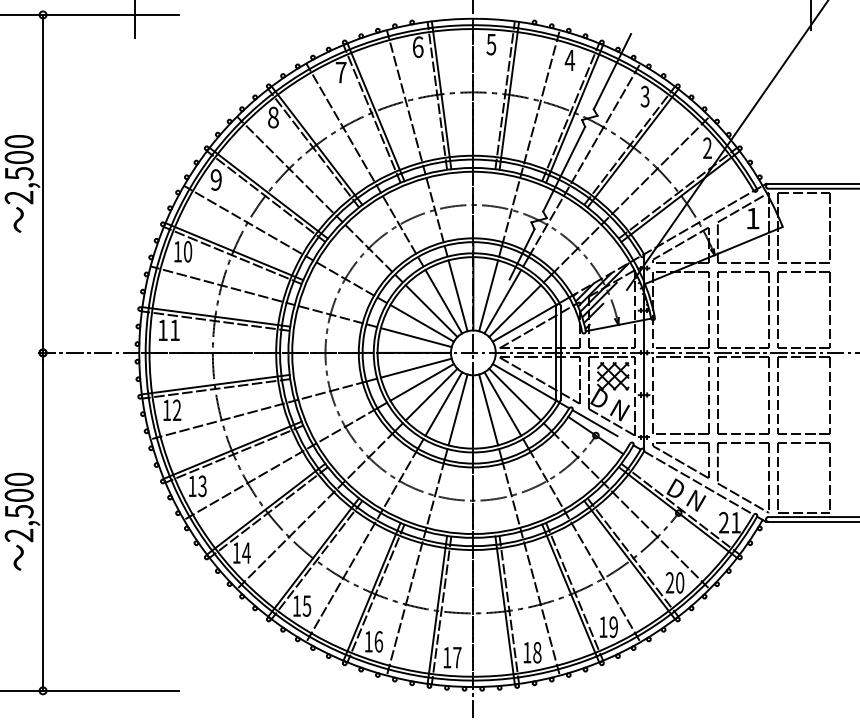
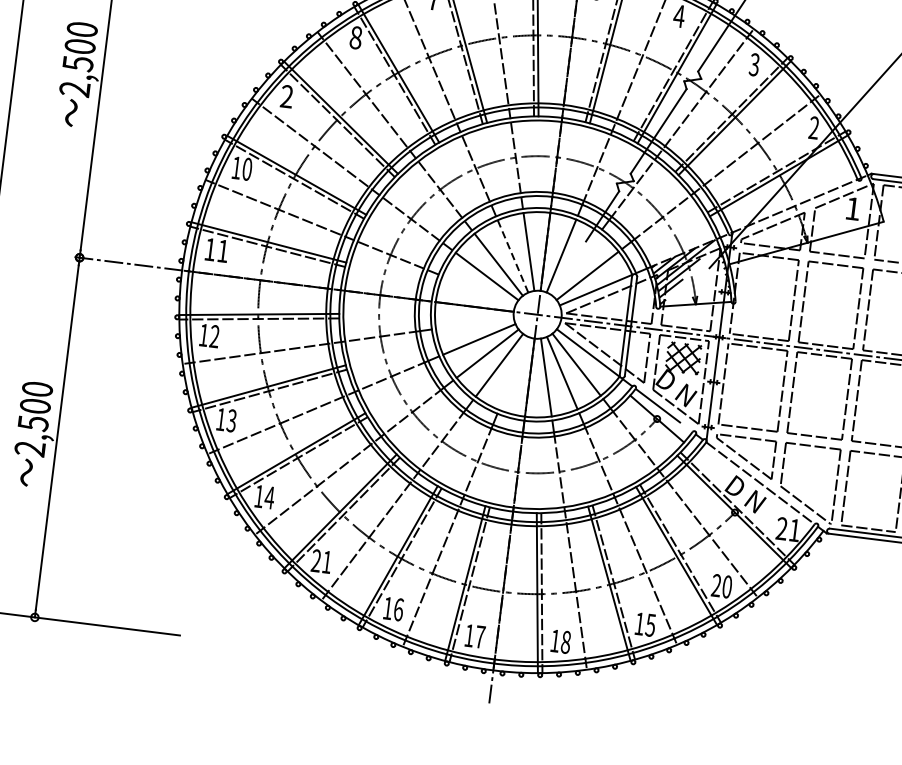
text: (215, 179) -> (286, 96), 9 -> 2
line: (443, 301) -> (512, 256), solid -> dashed
line: (502, 301) -> (575, 263), removed
line: (415, 337) -> (478, 290), removed
line: (415, 367) -> (474, 322), removed
line: (457, 409) -> (513, 372), removed
text: (301, 605) -> (321, 560), 15 -> 21
text: (613, 626) -> (650, 624), 19 -> 15

